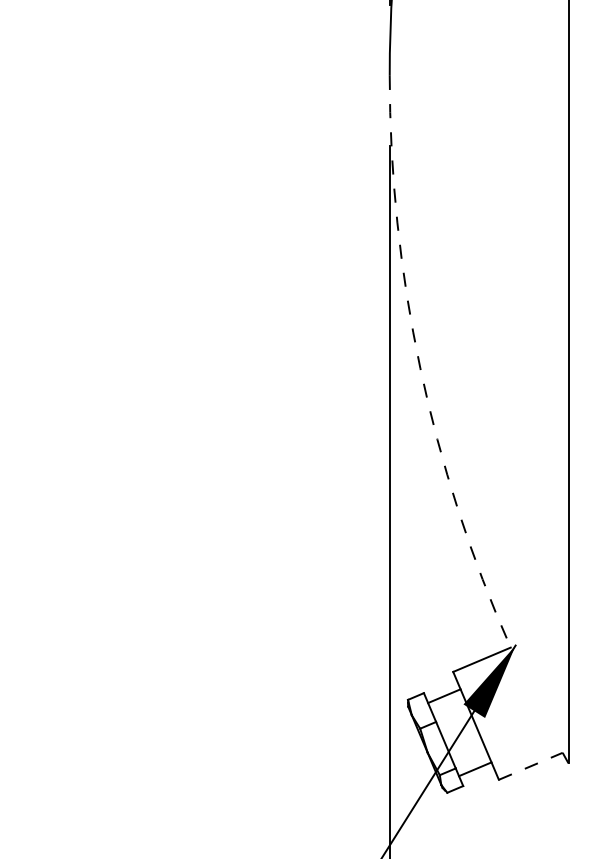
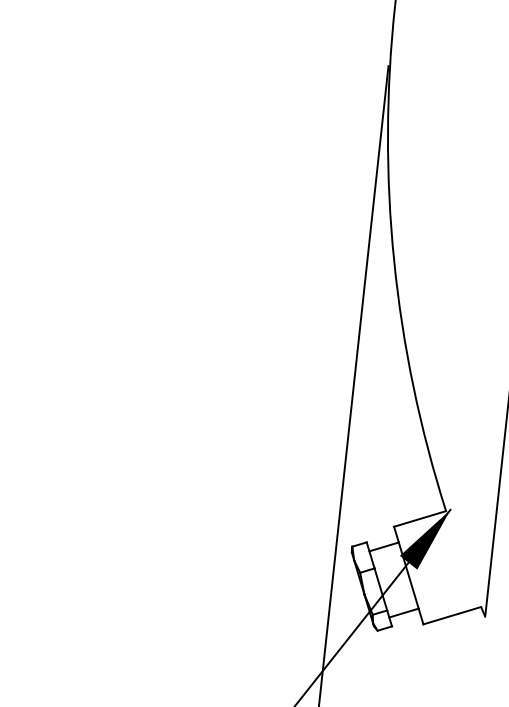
arc: (420, 368) -> (394, 261), dashed -> solid
line: (530, 766) -> (452, 615), dashed -> solid

